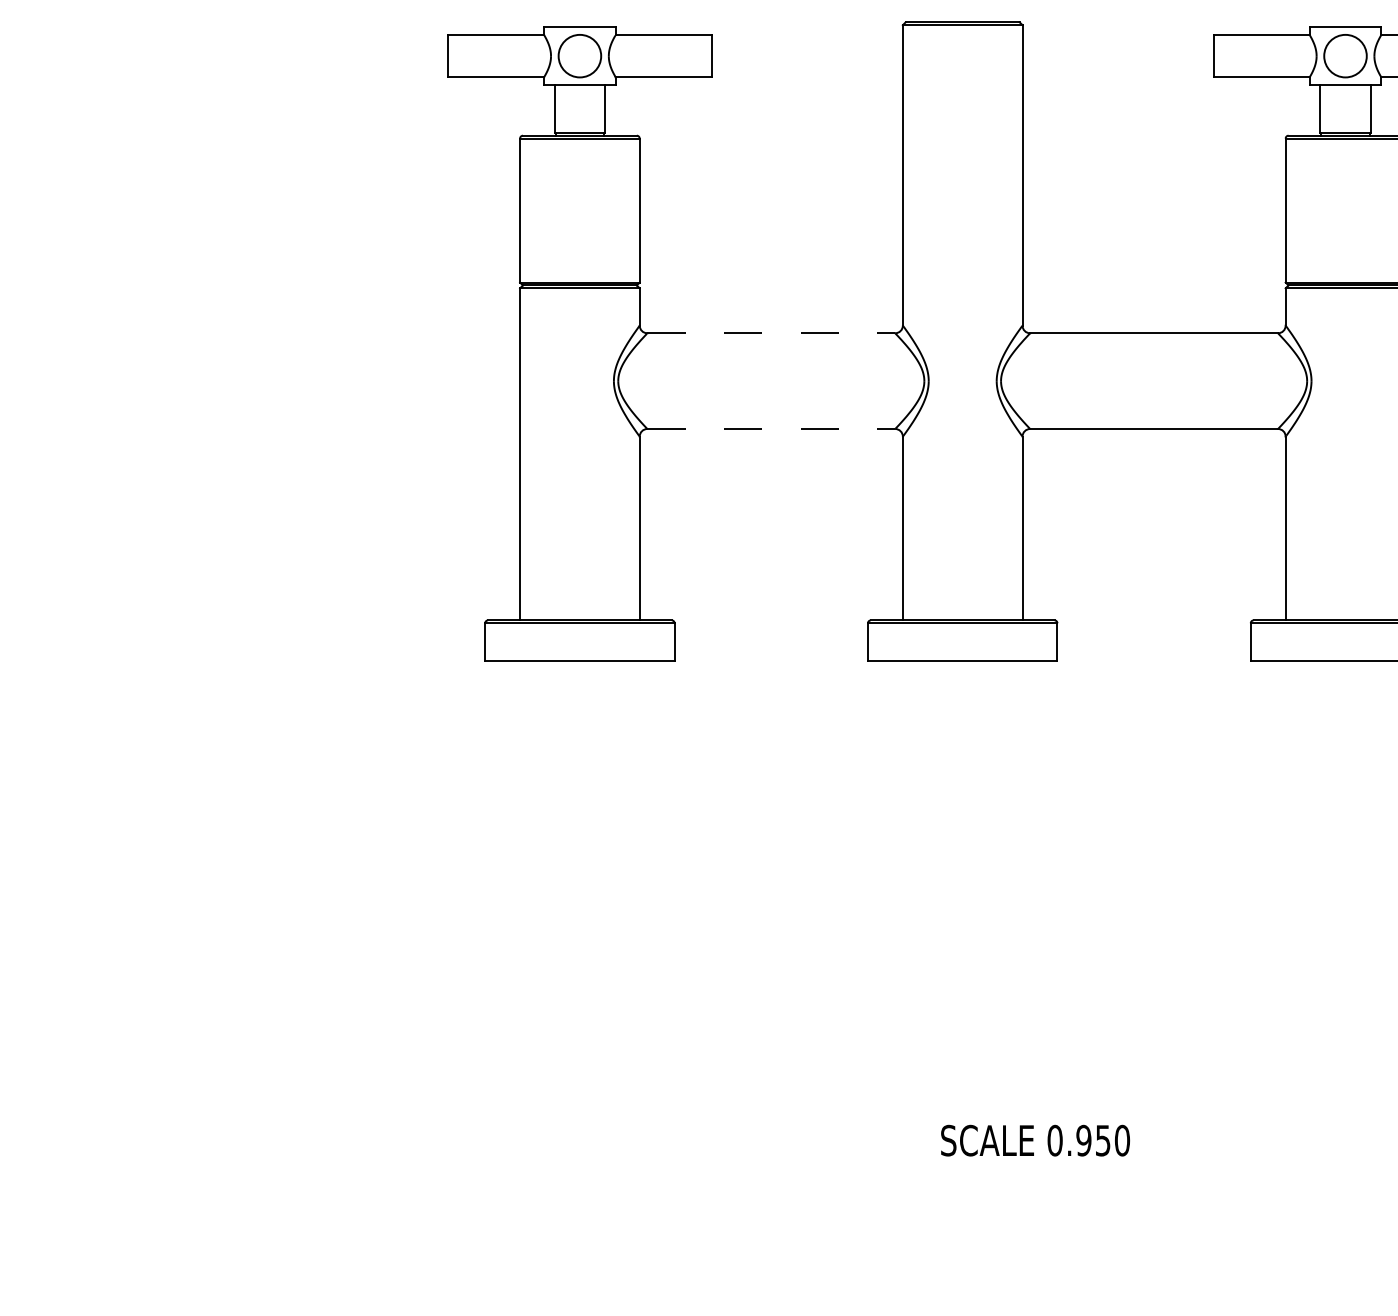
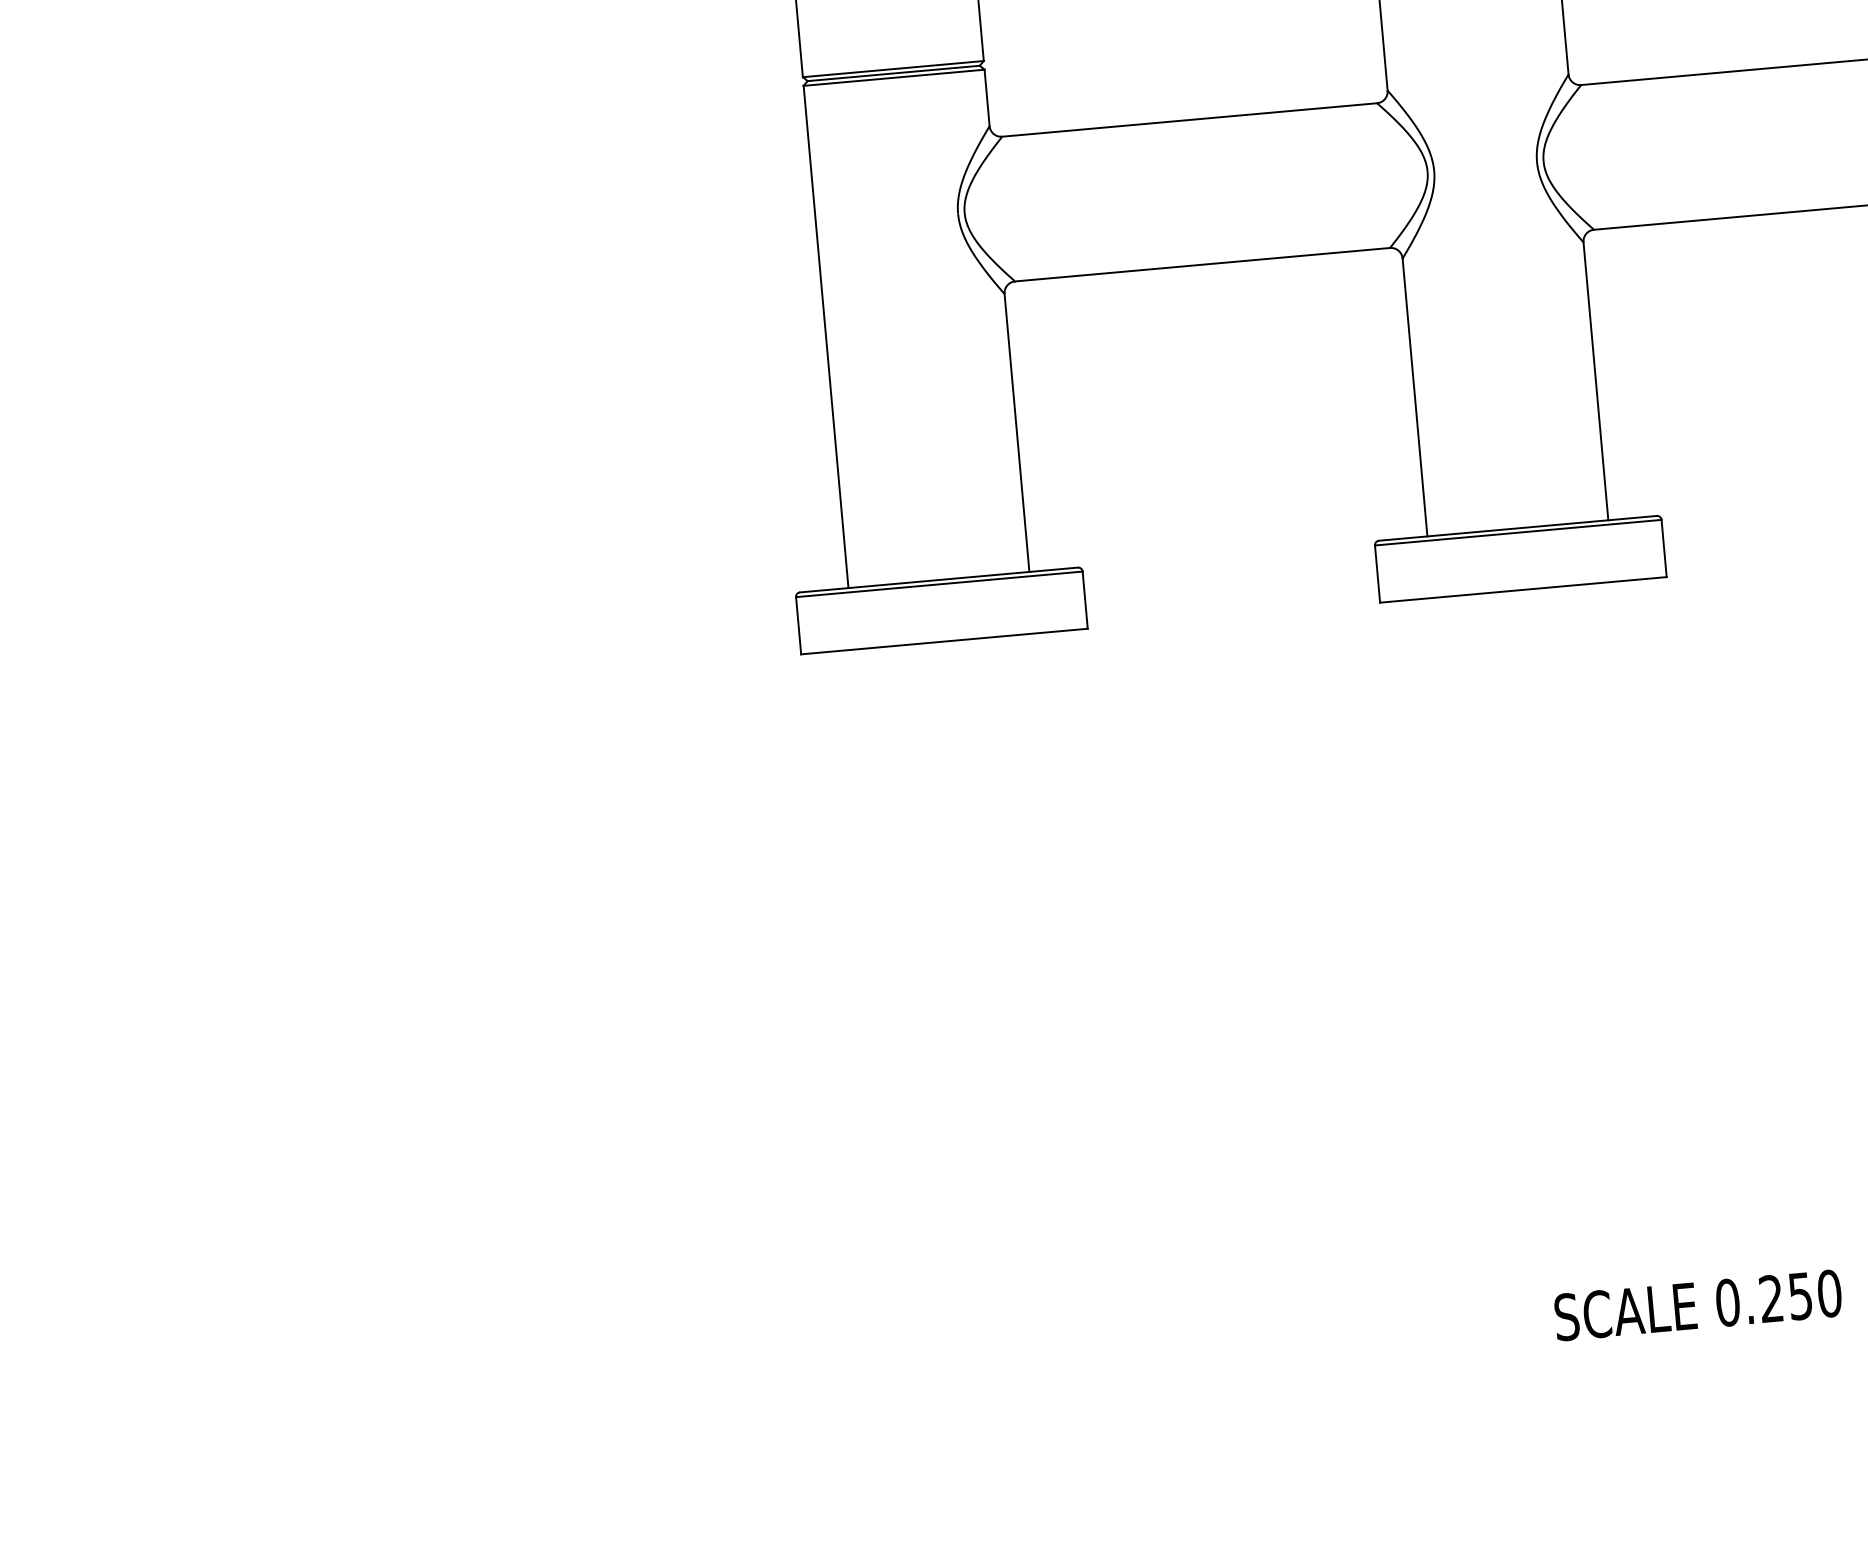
line: (771, 333) -> (1189, 120), dashed -> solid
line: (771, 428) -> (1202, 263), dashed -> solid
text: (1083, 1140) -> (1770, 1298), 0.950 -> 0.250

